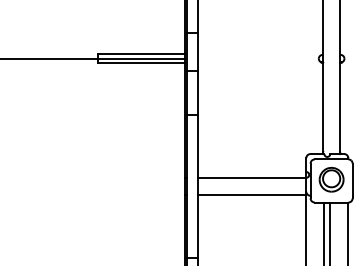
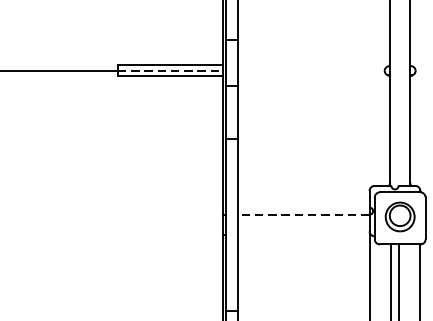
line: (141, 58) -> (170, 70), solid -> dashed
line: (251, 177) -> (303, 214), solid -> dashed
line: (251, 194) -> (303, 234), removed

